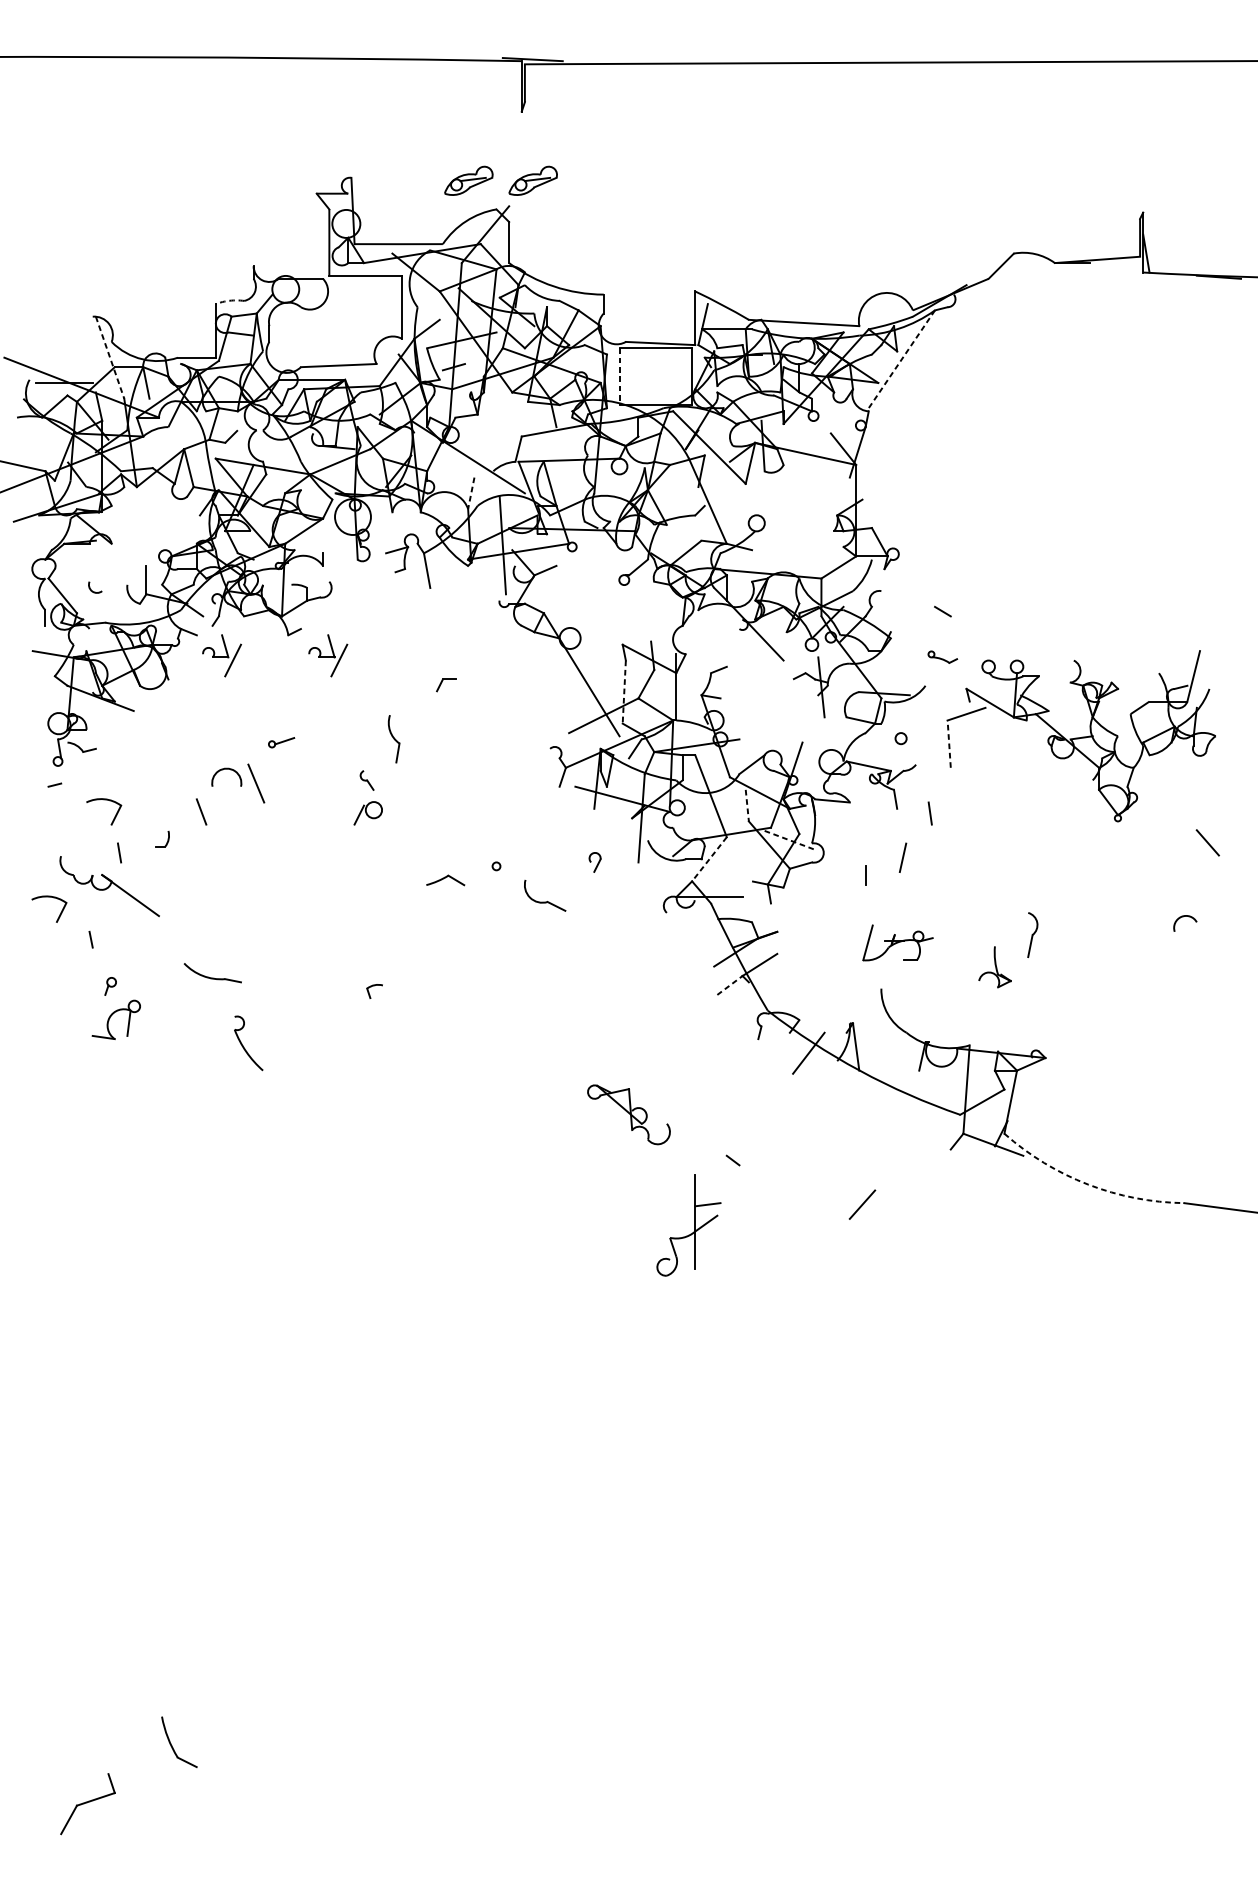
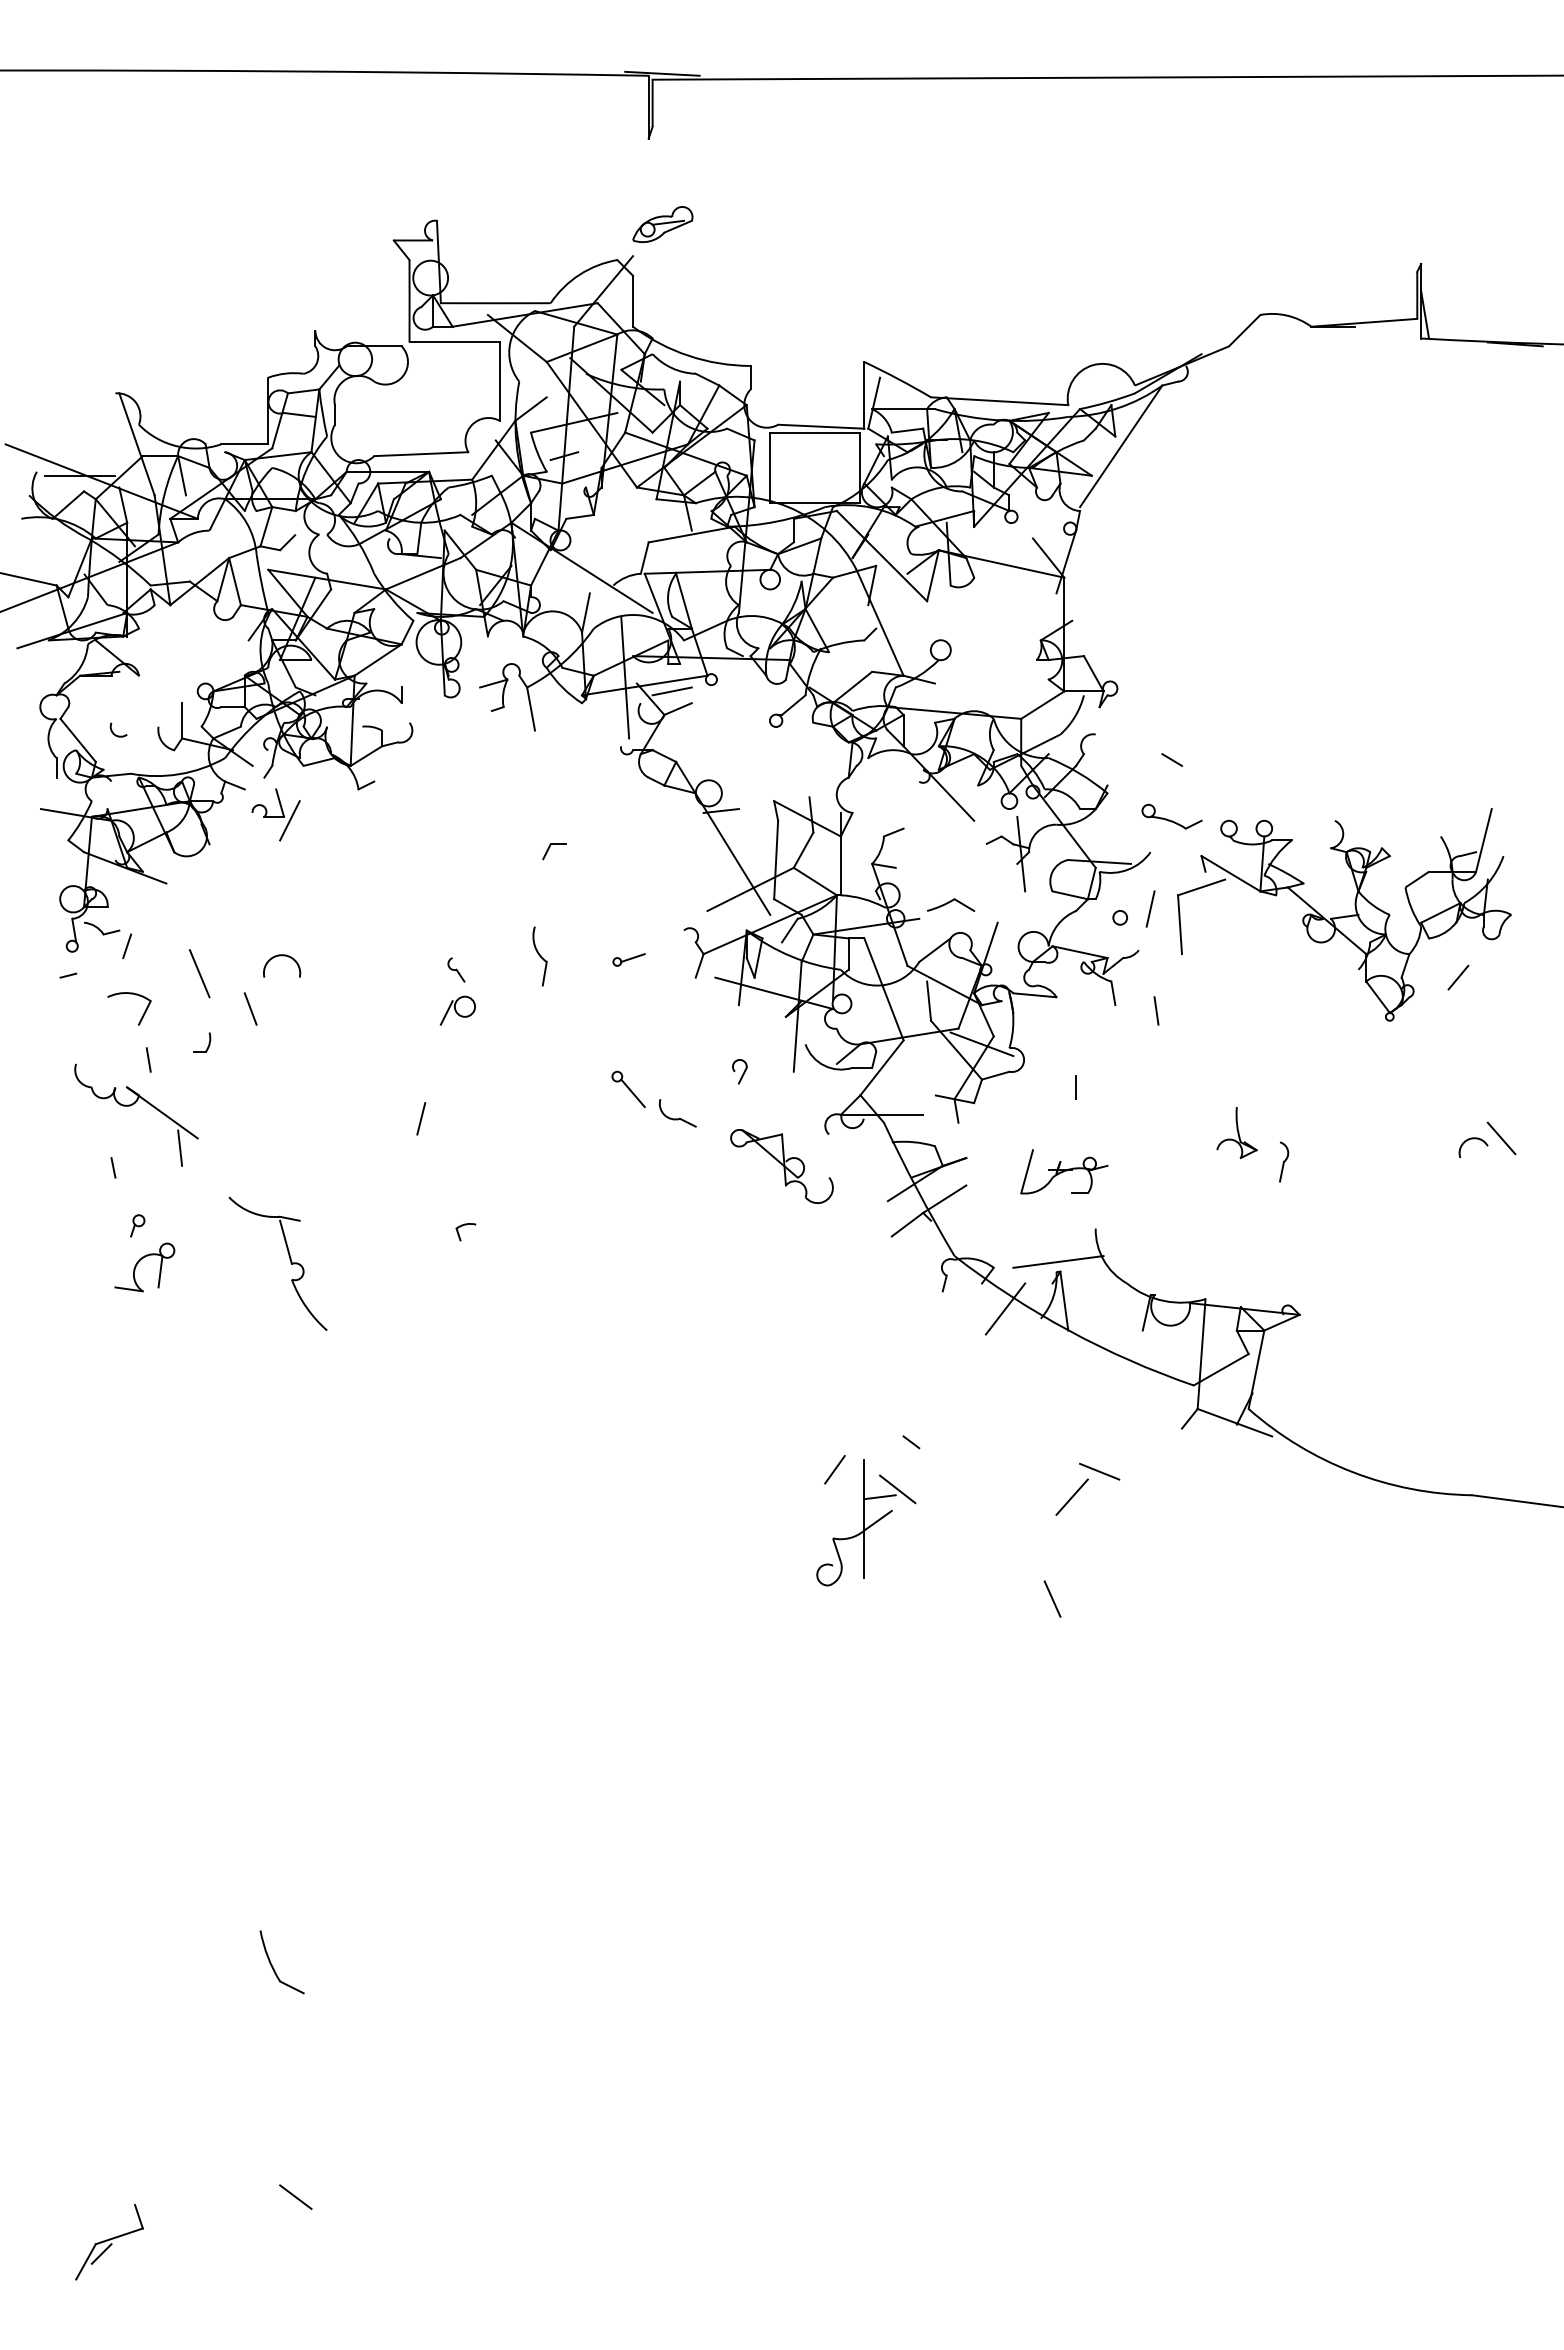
part: (468, 180) -> (582, 224), removed
arc: (229, 300) -> (285, 373), dashed -> solid
line: (109, 357) -> (136, 444), dashed -> solid
line: (901, 359) -> (1120, 446), dashed -> solid
line: (619, 377) -> (770, 468), dashed -> solid
line: (470, 492) -> (585, 612), dashed -> solid
line: (540, 556) -> (671, 691), added
line: (579, 652) -> (720, 810), added
part: (327, 655) -> (407, 814), removed
part: (942, 657) -> (1171, 816), size x1.67
line: (624, 692) -> (776, 860), dashed -> solid
part: (393, 739) -> (539, 956), moved
part: (281, 742) -> (628, 959), moved
line: (949, 743) -> (1180, 924), dashed -> solid
line: (102, 761) -> (127, 946), added
line: (256, 783) -> (199, 973), moved
line: (1173, 786) -> (1458, 977), added
line: (747, 805) -> (929, 1001), dashed -> solid
line: (790, 840) -> (982, 1044), dashed -> solid
line: (1207, 842) -> (1501, 1138), moved
line: (902, 857) -> (1150, 908), moved
line: (709, 859) -> (882, 1067), dashed -> solid
part: (445, 879) -> (951, 904), moved
line: (508, 879) -> (632, 1093), added
part: (544, 896) -> (677, 1113), size x0.71
part: (49, 897) -> (61, 1115), removed
line: (338, 900) -> (421, 1118), added
line: (145, 923) -> (180, 1147), added
part: (1033, 934) -> (1284, 1161), size x0.71
part: (898, 942) -> (1064, 1171), moved
part: (994, 967) -> (1236, 1133), moved
line: (729, 985) -> (907, 1224), dashed -> solid
line: (229, 998) -> (285, 1241), added
line: (851, 1015) -> (1058, 1261), added
part: (628, 1114) -> (781, 1166), moved
line: (671, 1182) -> (834, 1469), added
line: (884, 1184) -> (1099, 1471), added
arc: (1087, 1184) -> (1352, 1472), dashed -> solid
line: (721, 1198) -> (897, 1489), added
line: (846, 1286) -> (1052, 1598), added
part: (172, 1745) -> (273, 1966), moved
line: (237, 1767) -> (295, 2196), added
line: (81, 1813) -> (101, 2253), added

